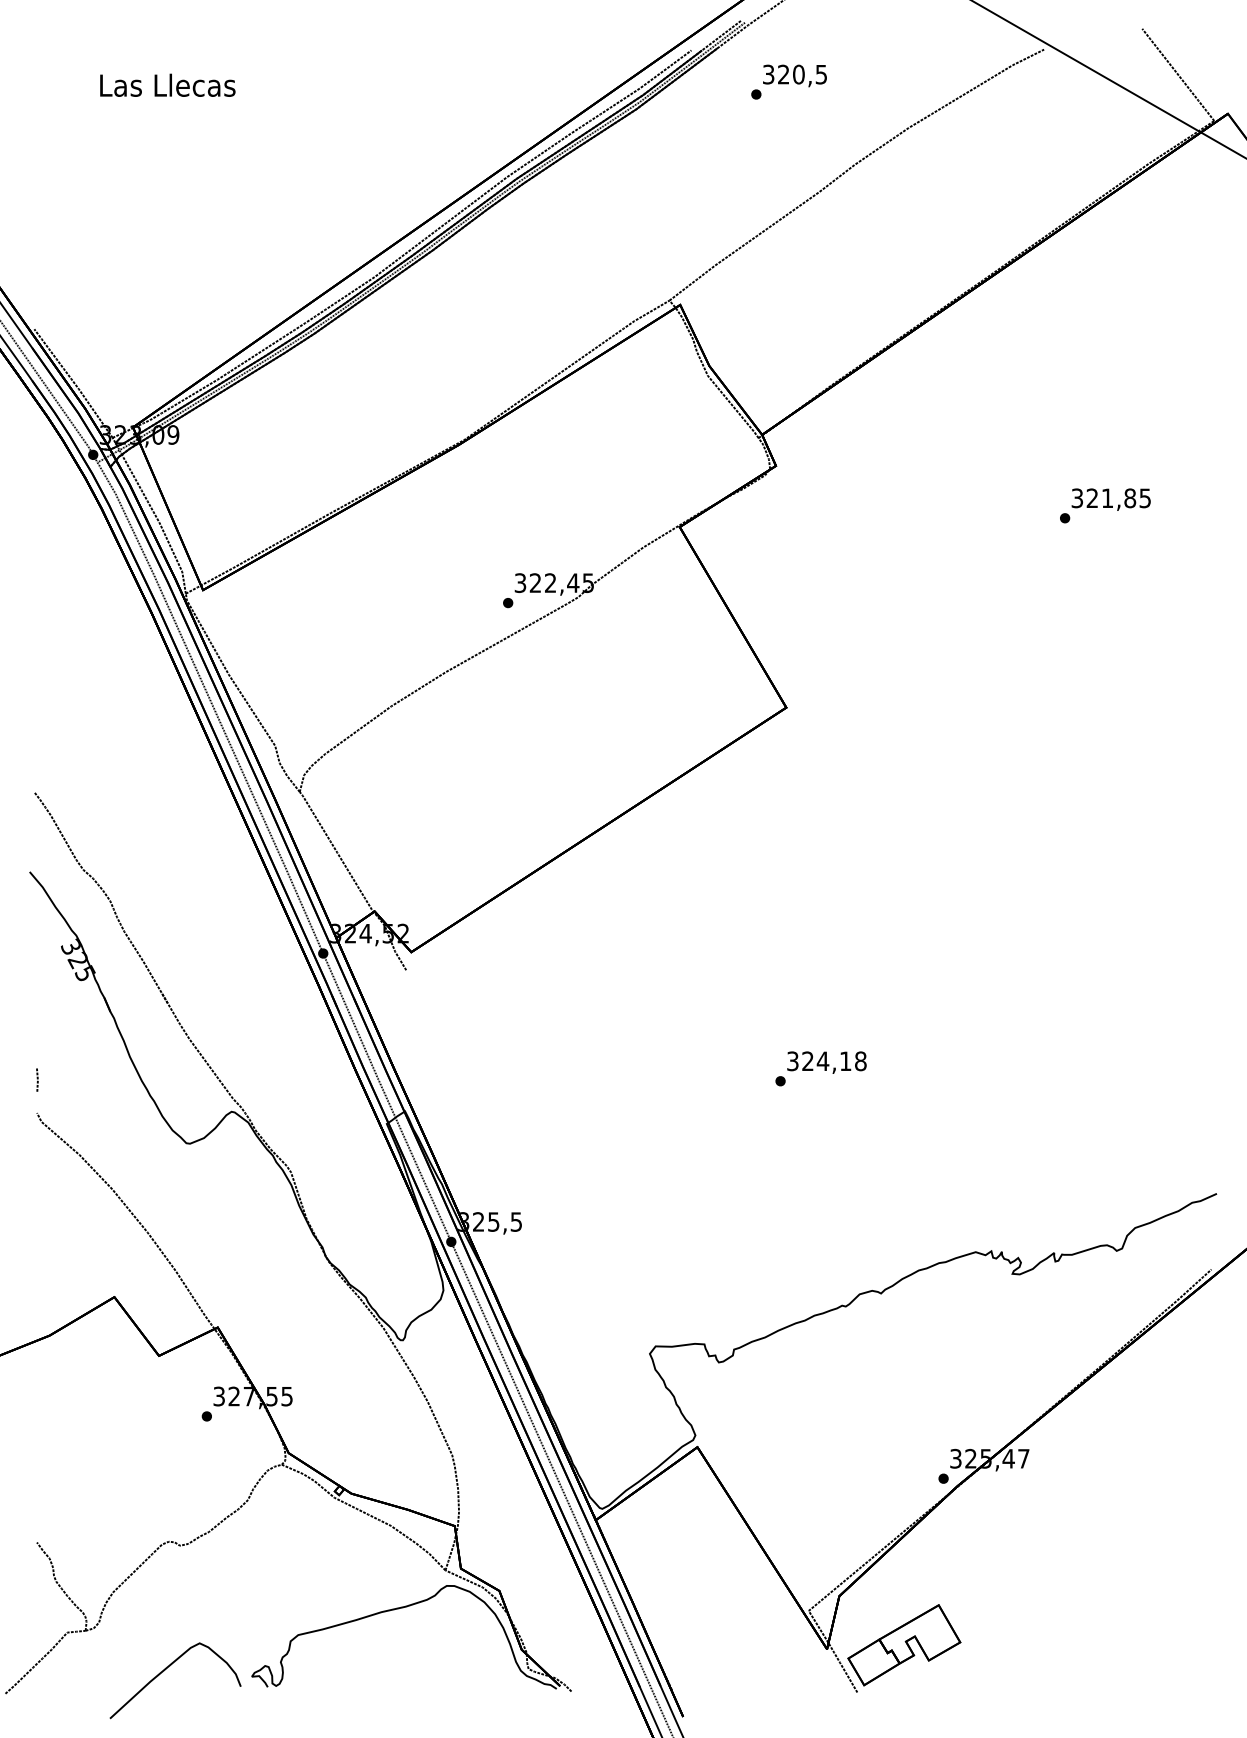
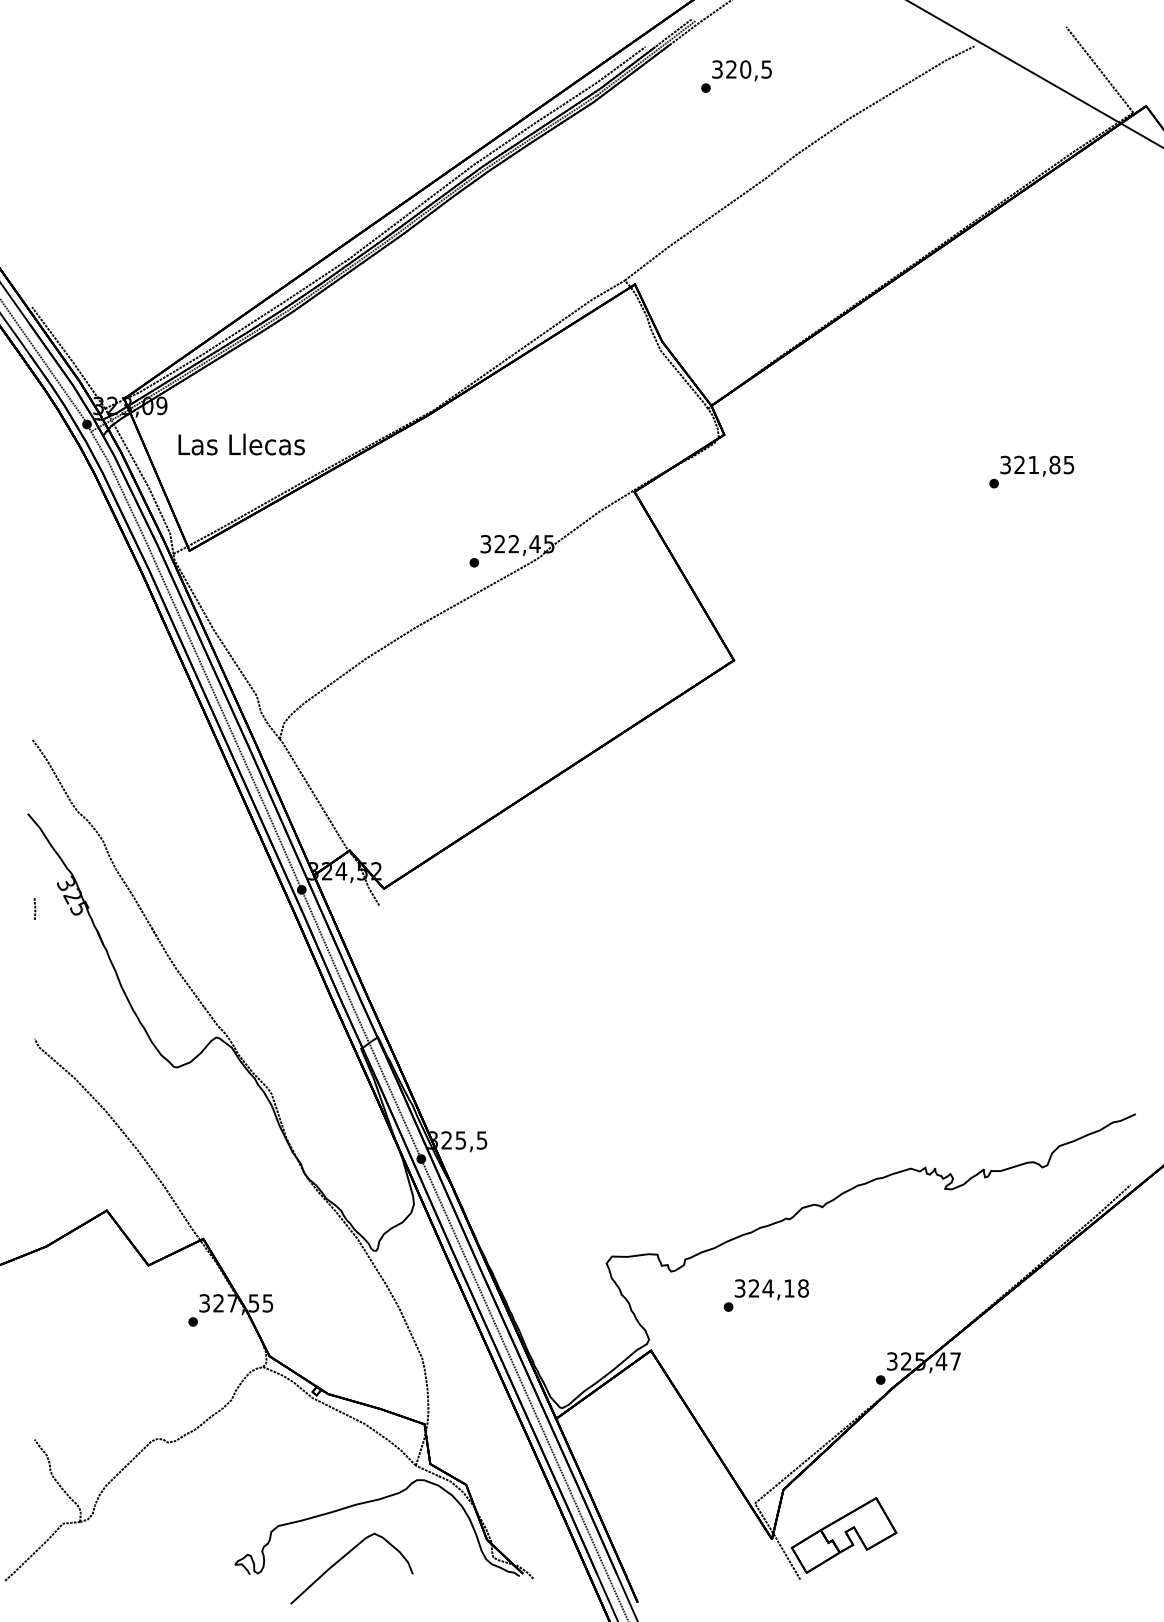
text: (167, 85) -> (241, 444), moved
text: (820, 1068) -> (765, 1295), moved
line: (36, 1079) -> (34, 908), moved
curve: (166, 1669) -> (343, 1558), moved

